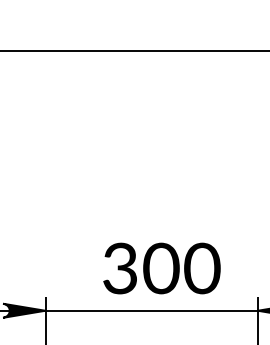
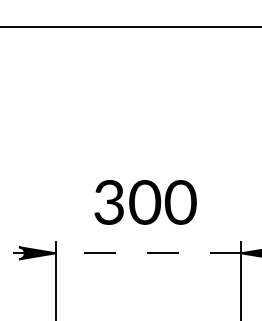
text: (161, 268) -> (145, 202), moved
line: (151, 311) -> (148, 253), solid -> dashed

